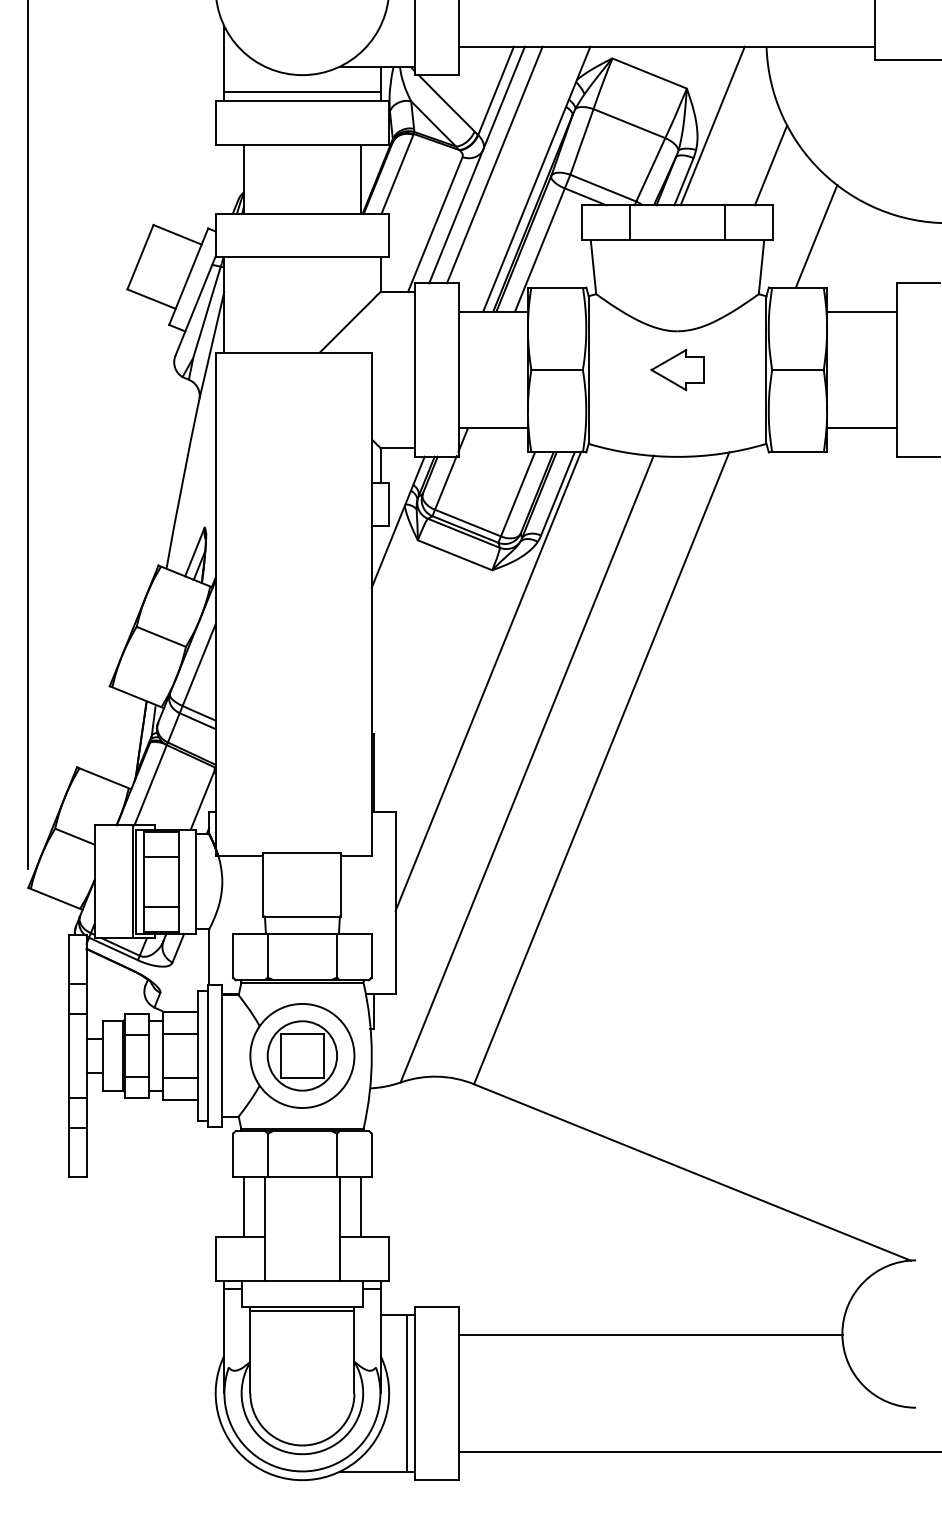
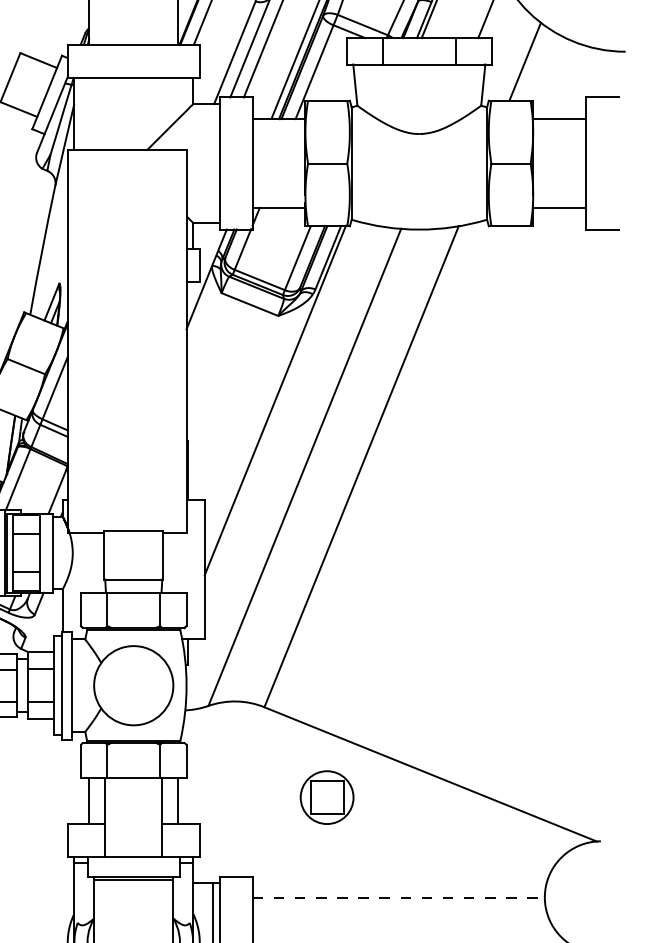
part: (677, 370) -> (419, 163), removed
part: (301, 1055) -> (326, 797), moved
line: (650, 1335) -> (398, 898), solid -> dashed

